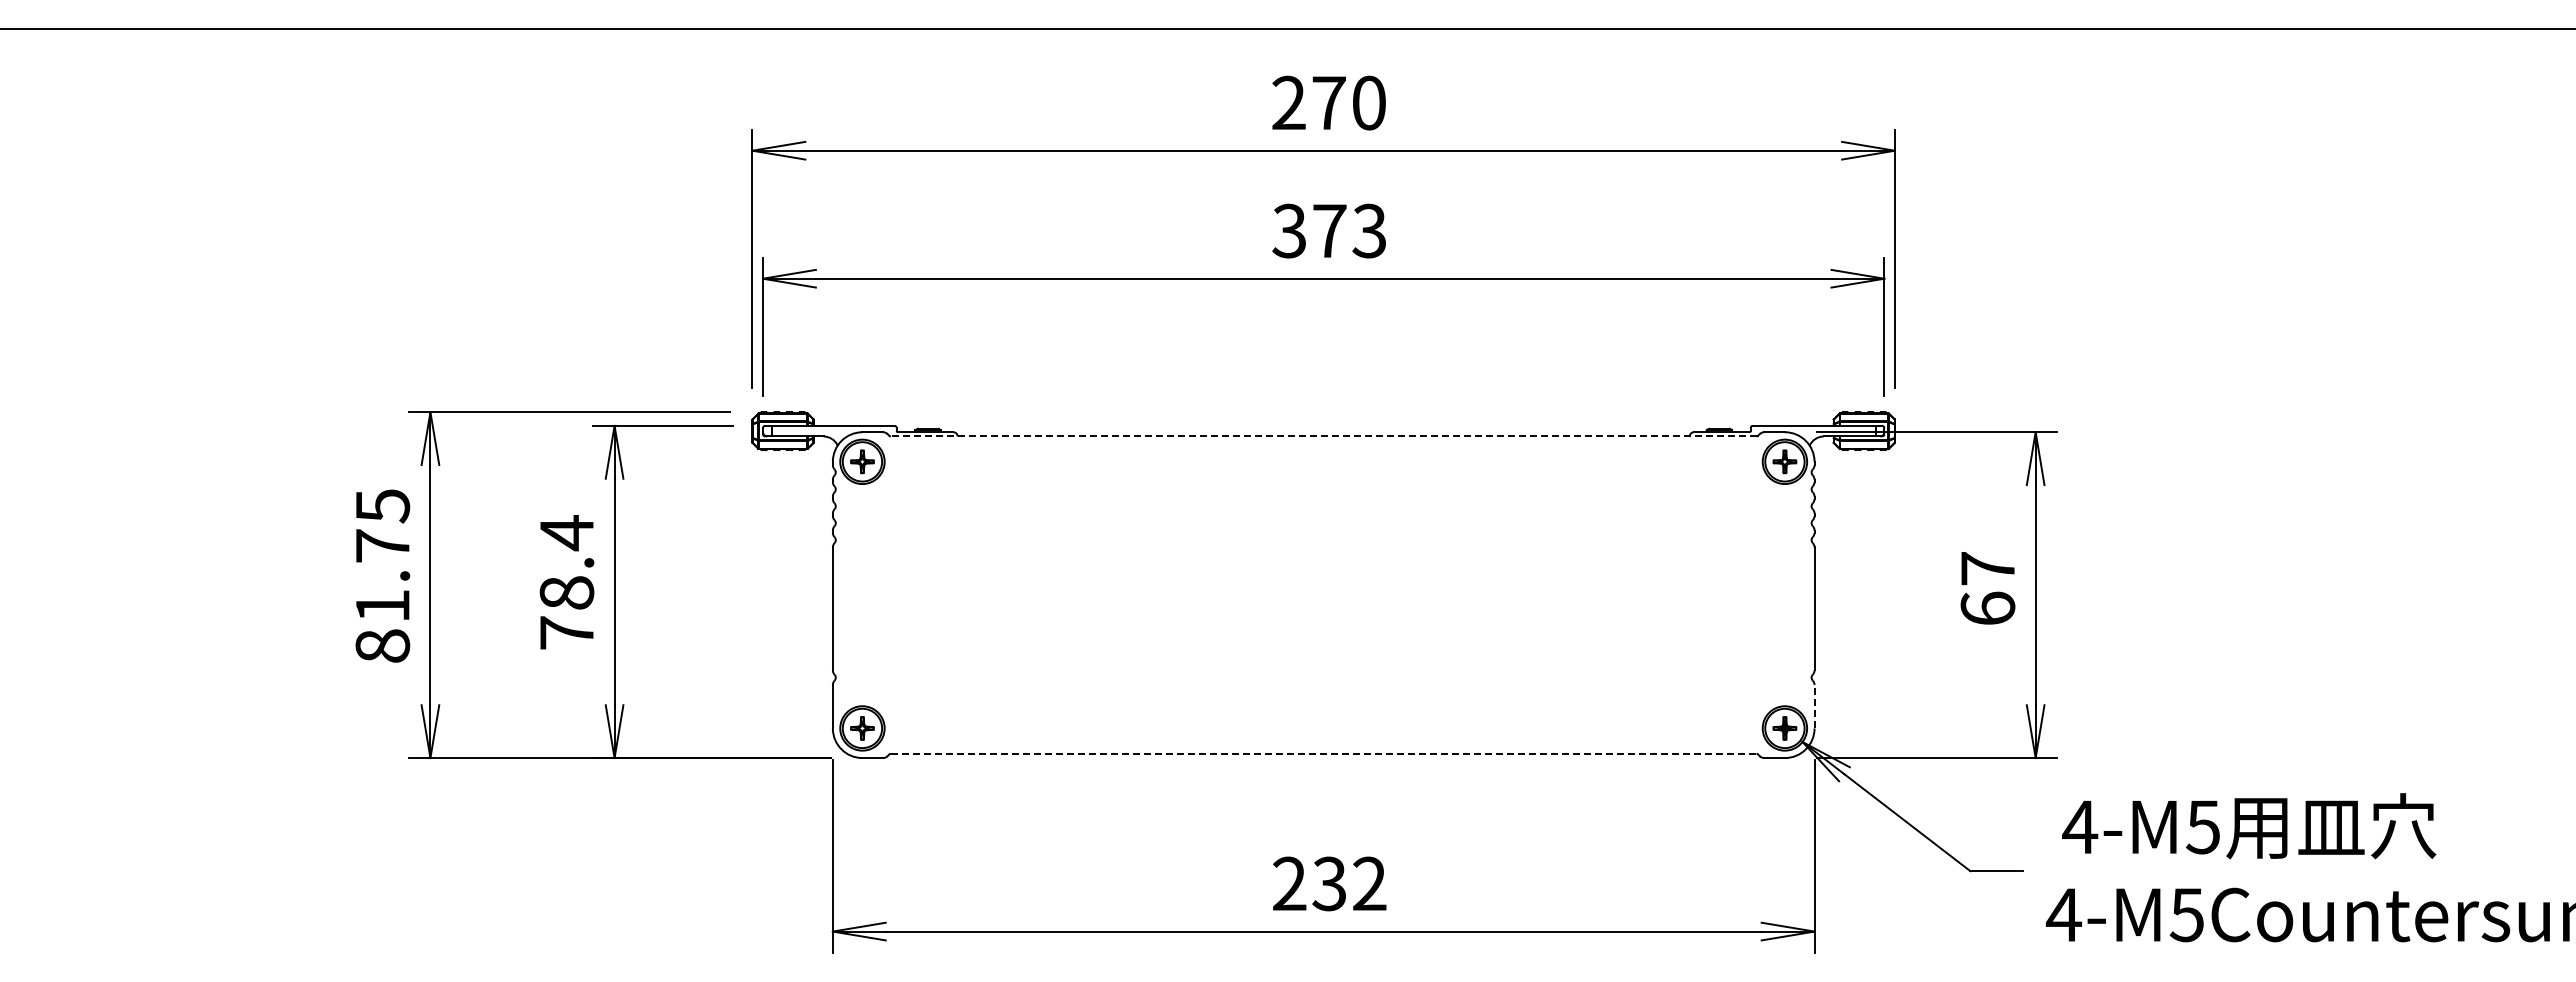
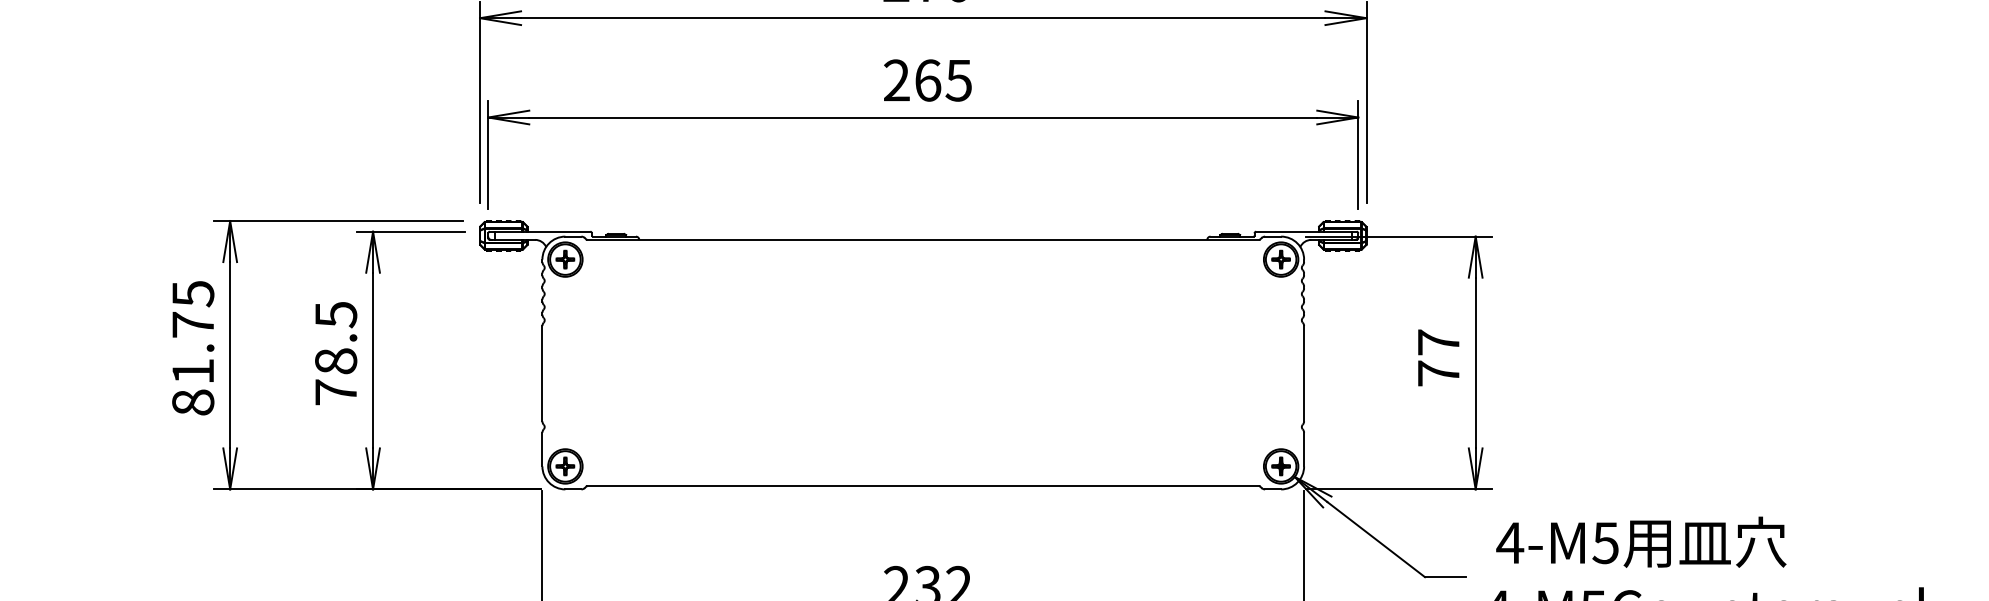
text: (1329, 230) -> (927, 80), 373 -> 265
line: (1323, 436) -> (923, 239), dashed -> solid
text: (567, 533) -> (336, 315), 78.4 -> 78.5
text: (1987, 608) -> (1438, 373), 67 -> 77
line: (1814, 706) -> (1304, 449), dashed -> solid
line: (1323, 753) -> (923, 485), dashed -> solid

